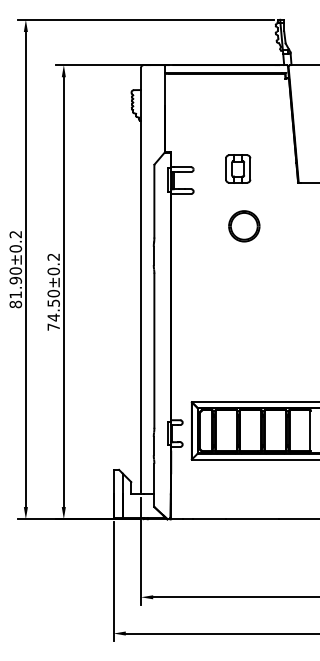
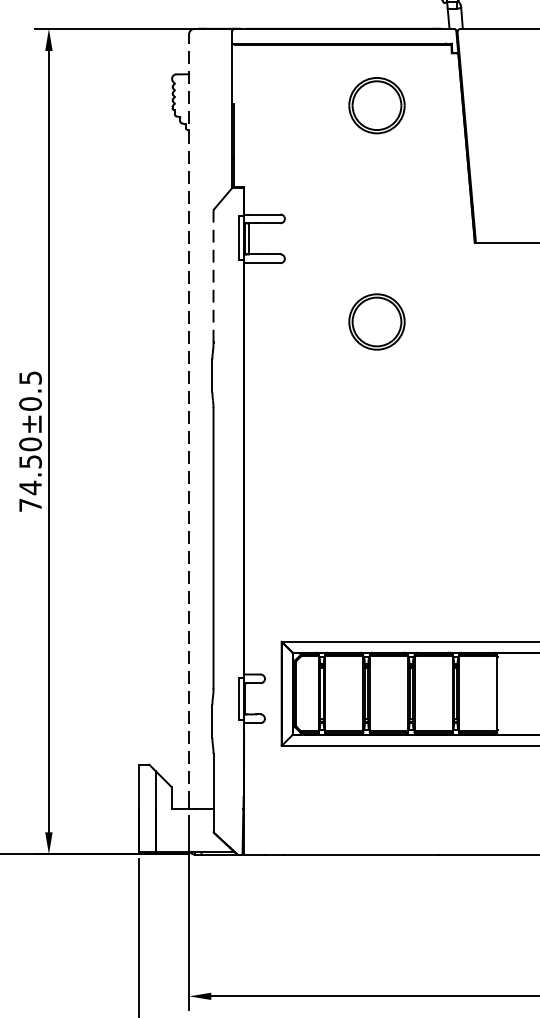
part: (244, 107) -> (377, 105), added
part: (238, 168) -> (366, 216), removed
line: (154, 200) -> (213, 275), solid -> dashed
text: (53, 256) -> (30, 376), 74.50±0.2 -> 74.50±0.5
line: (140, 279) -> (188, 418), solid -> dashed

